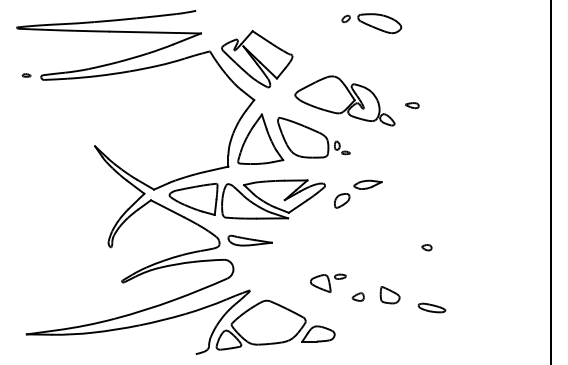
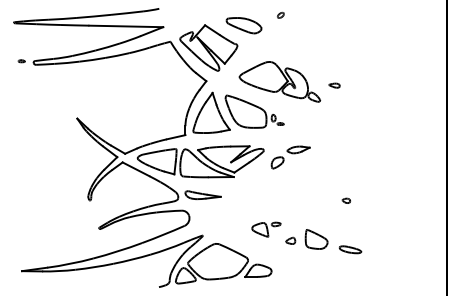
part: (379, 23) -> (243, 25), moved
part: (389, 294) -> (316, 238), size x1.43

